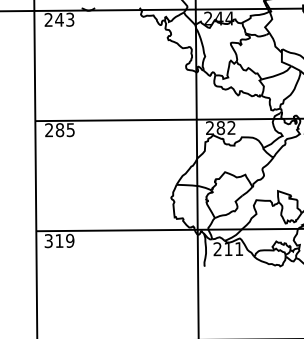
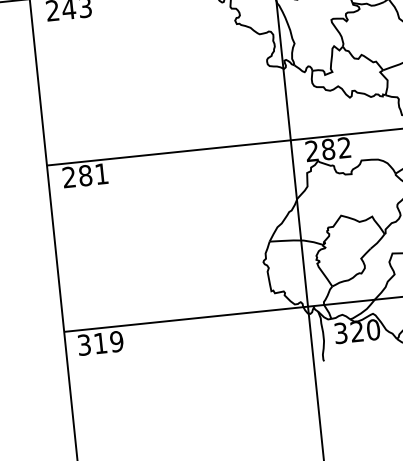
text: (70, 130) -> (101, 174), 285 -> 281
text: (228, 249) -> (357, 332), 211 -> 320

